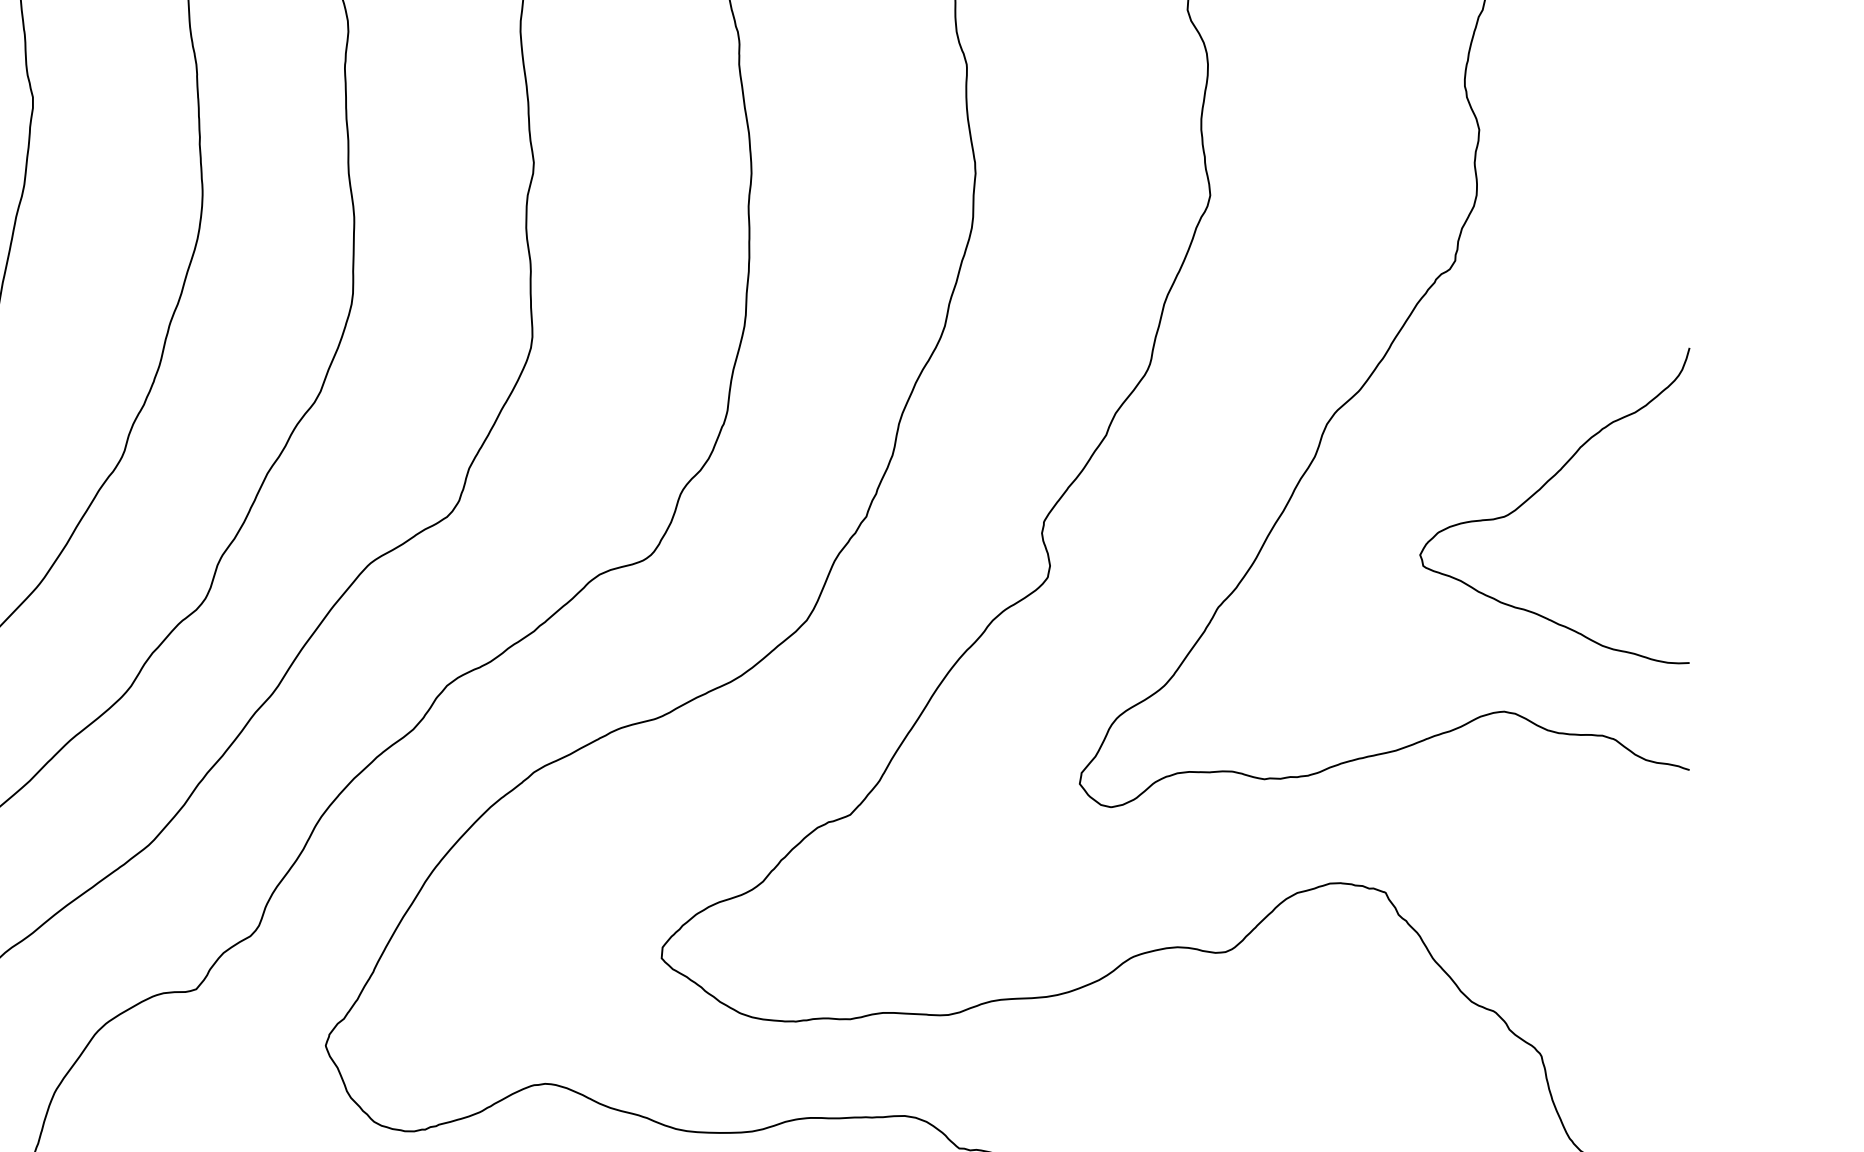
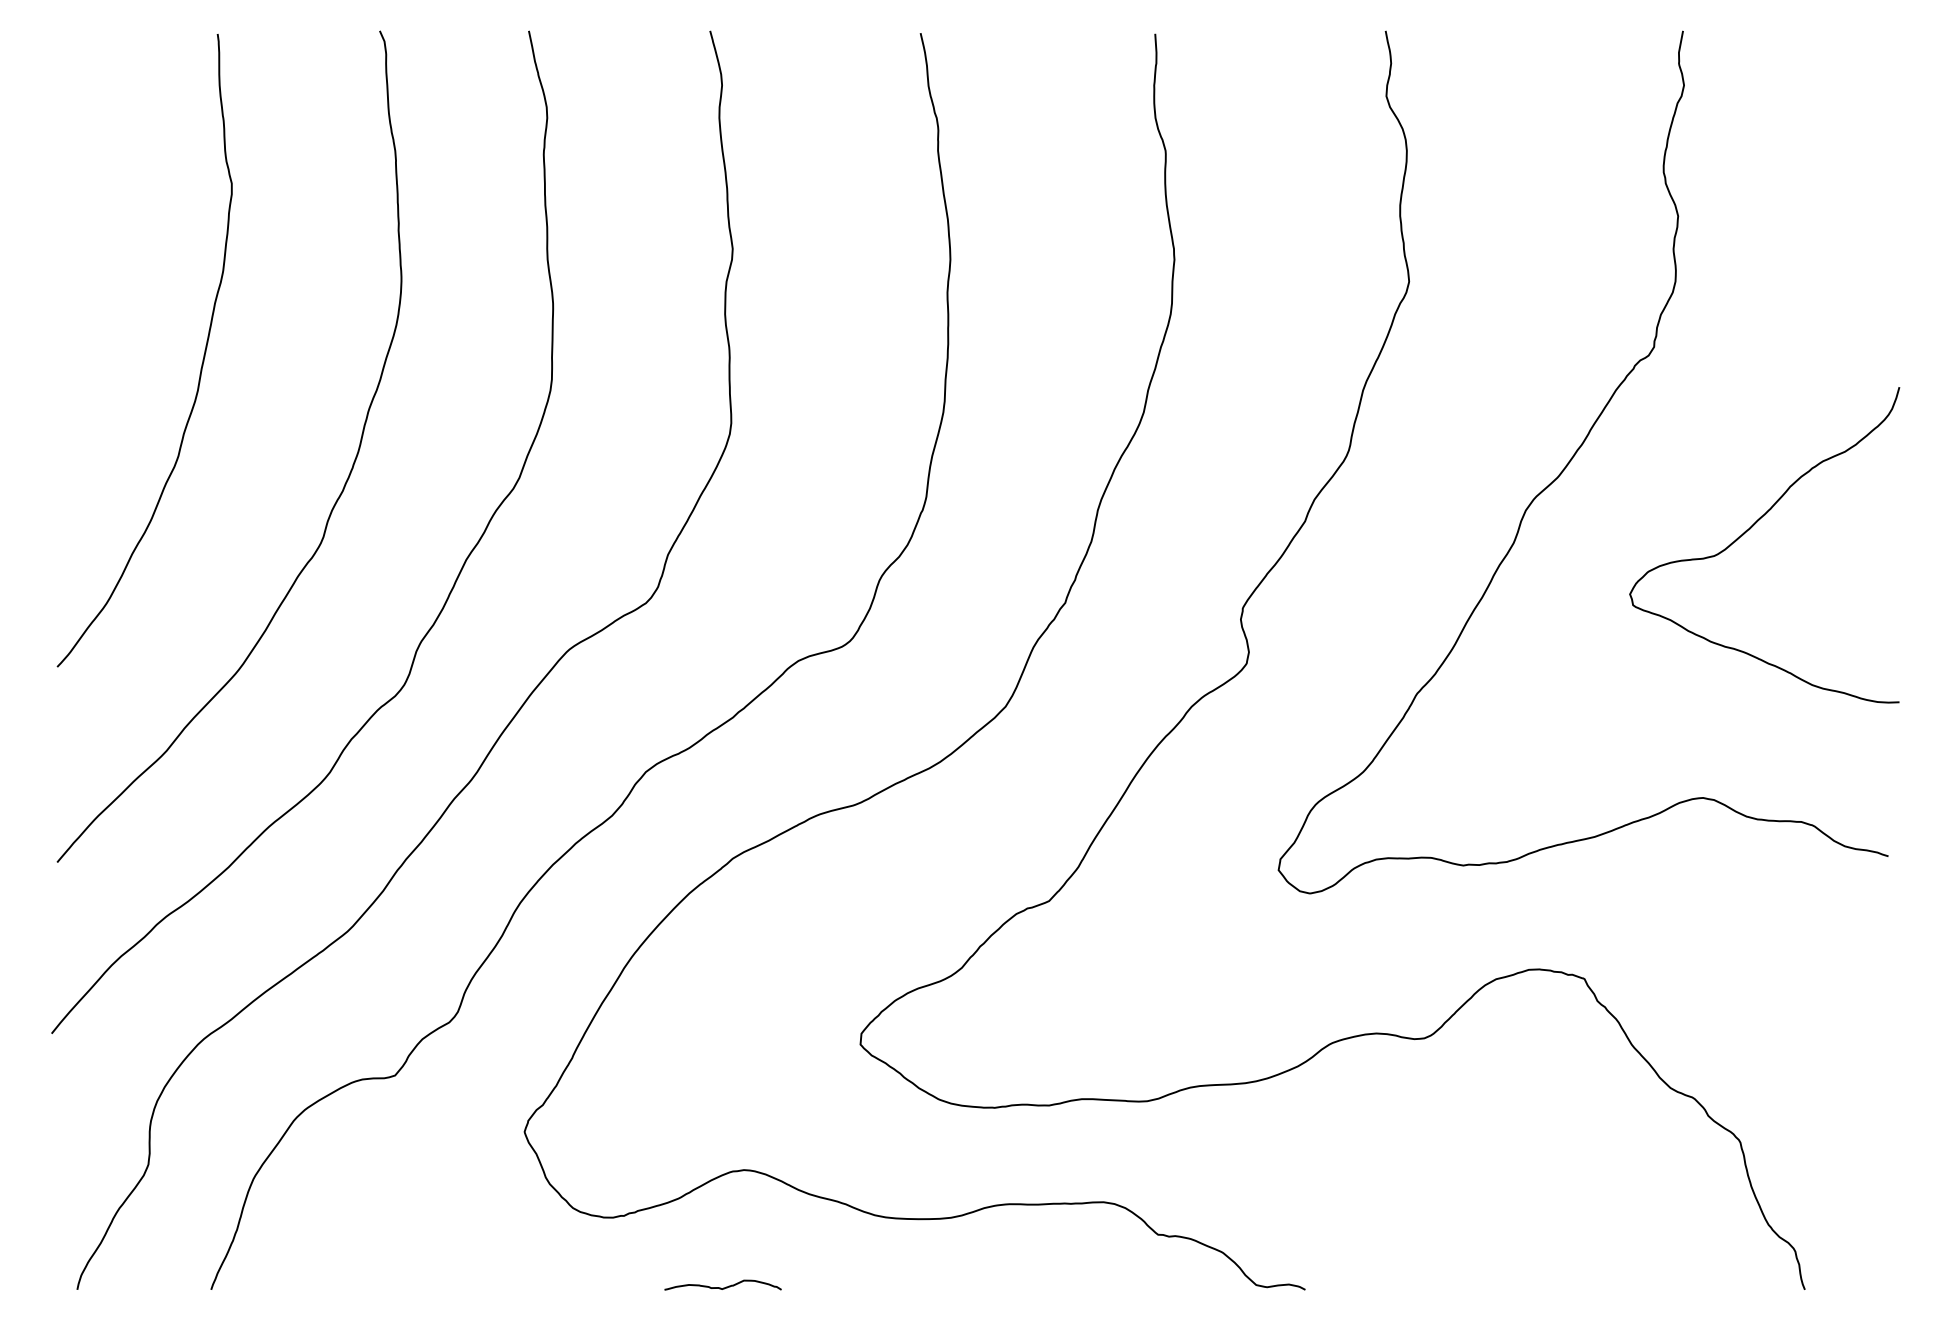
curve: (1539, 491) -> (1749, 530), moved

